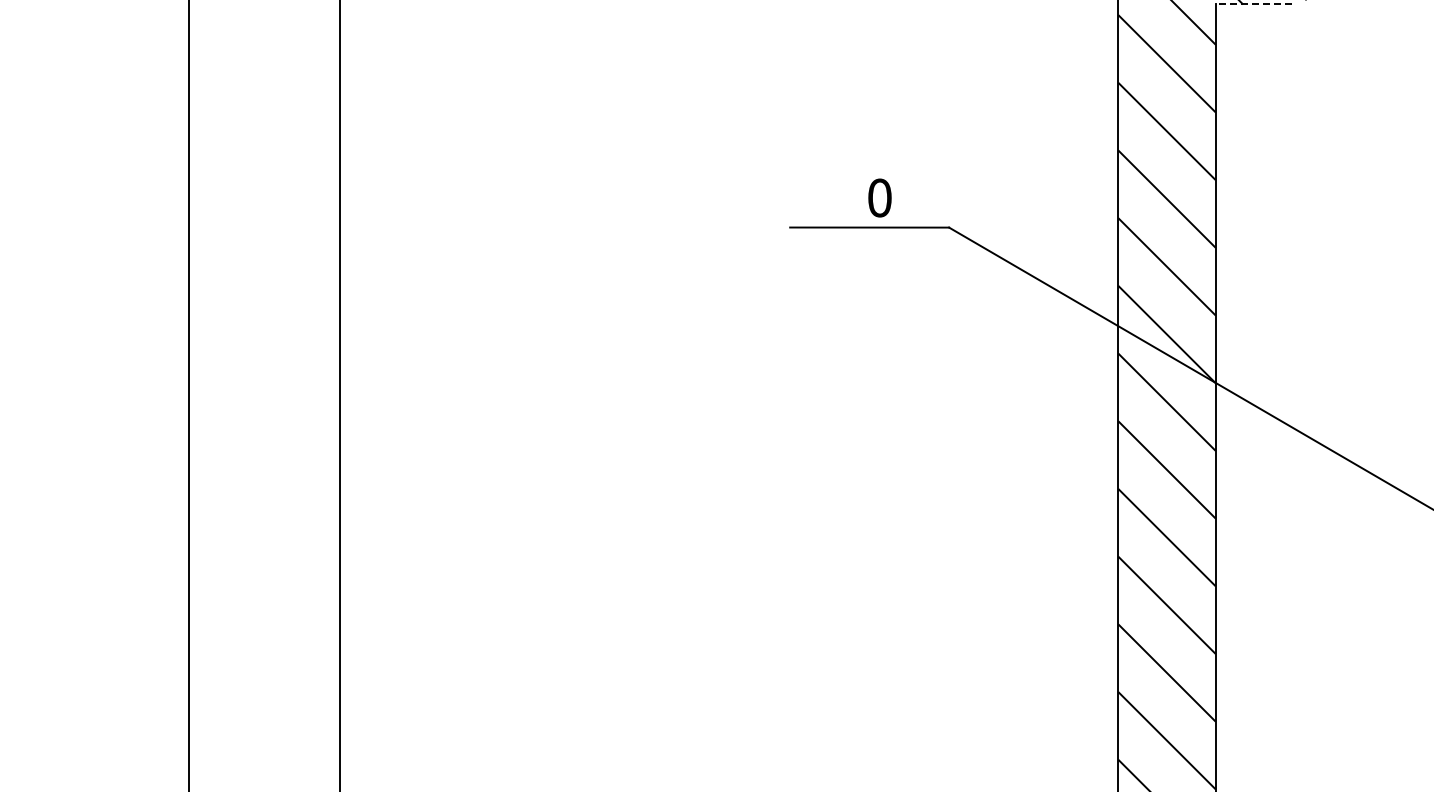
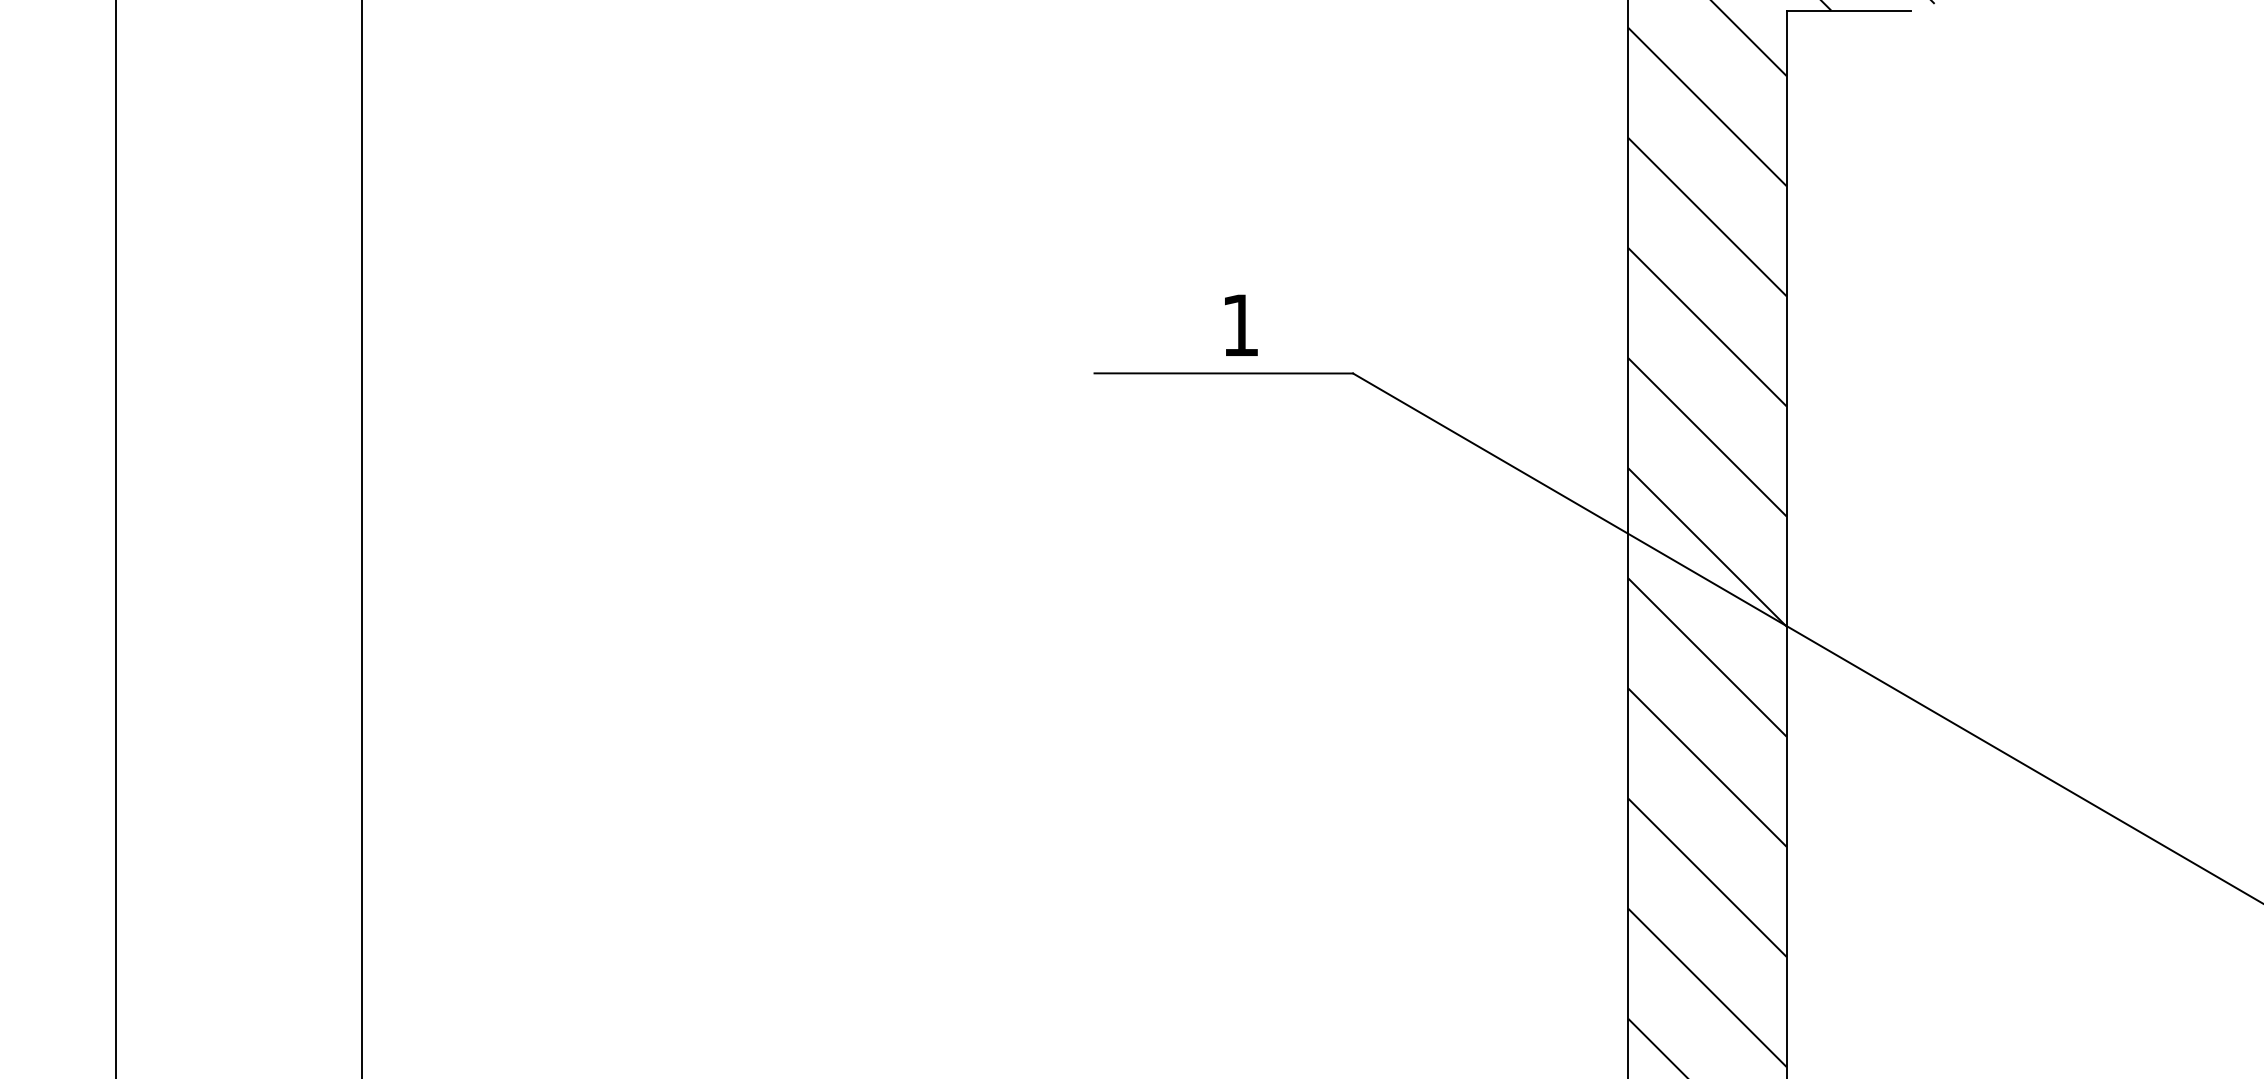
line: (1253, 4) -> (1848, 10), dashed -> solid
text: (879, 197) -> (1239, 324), 0 -> 1

